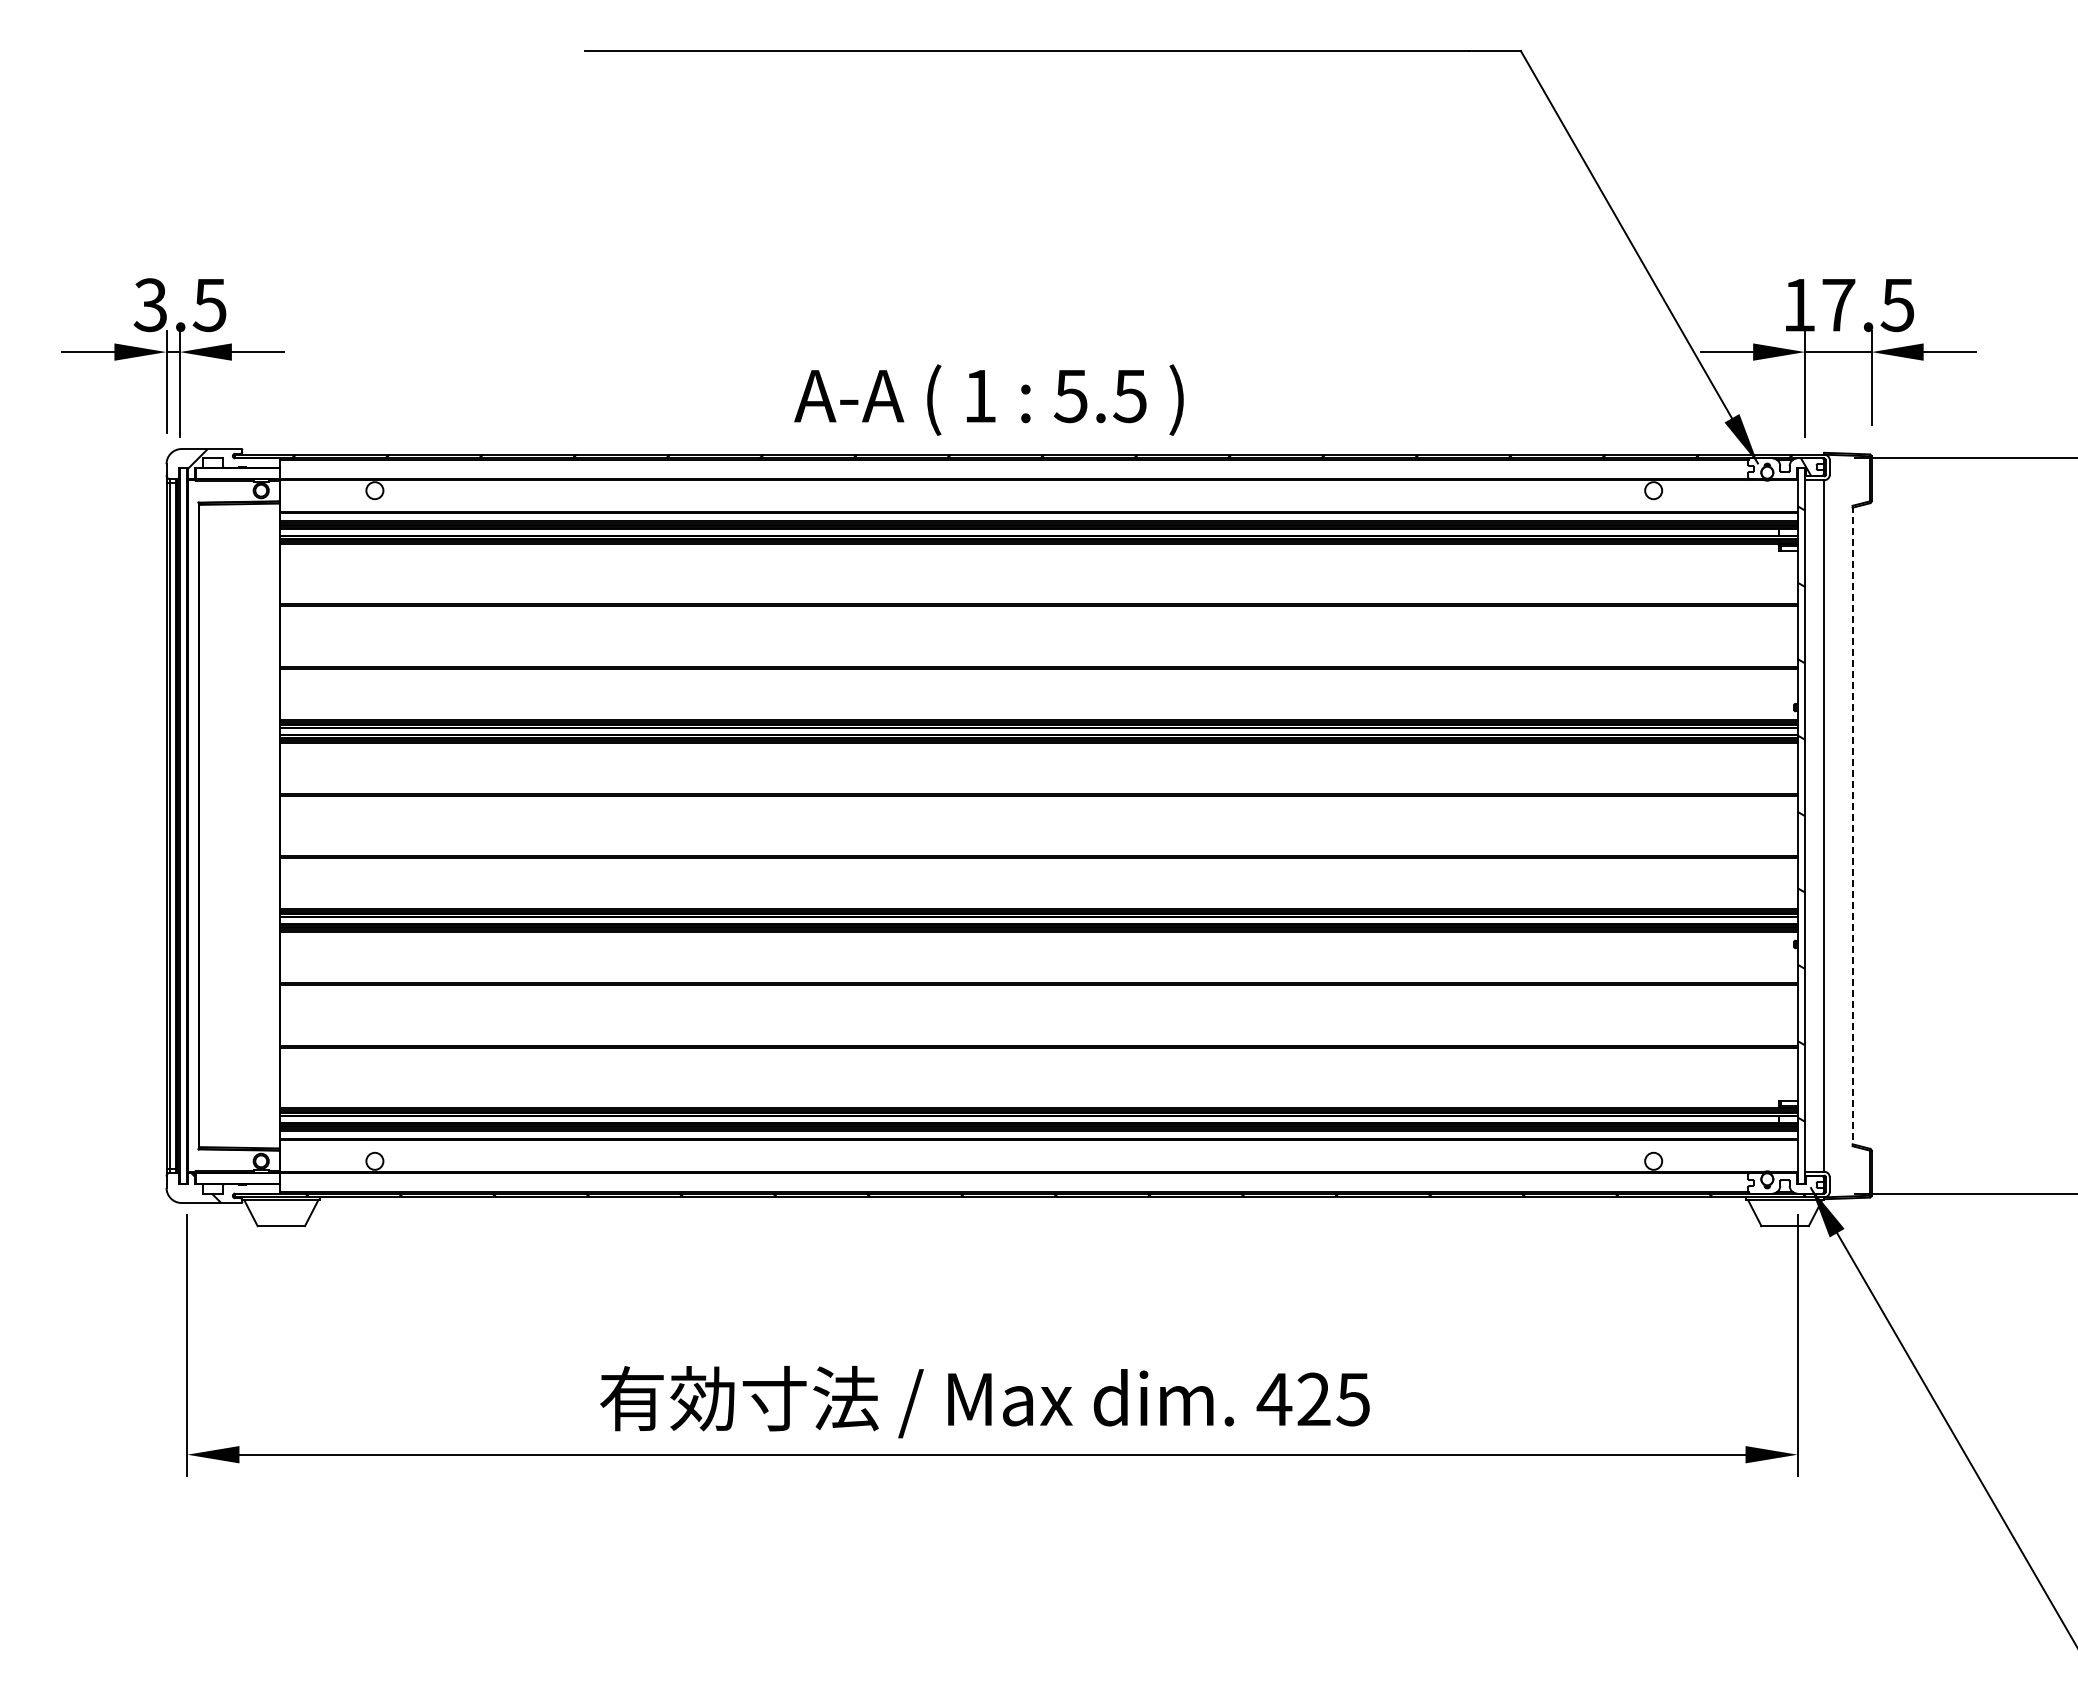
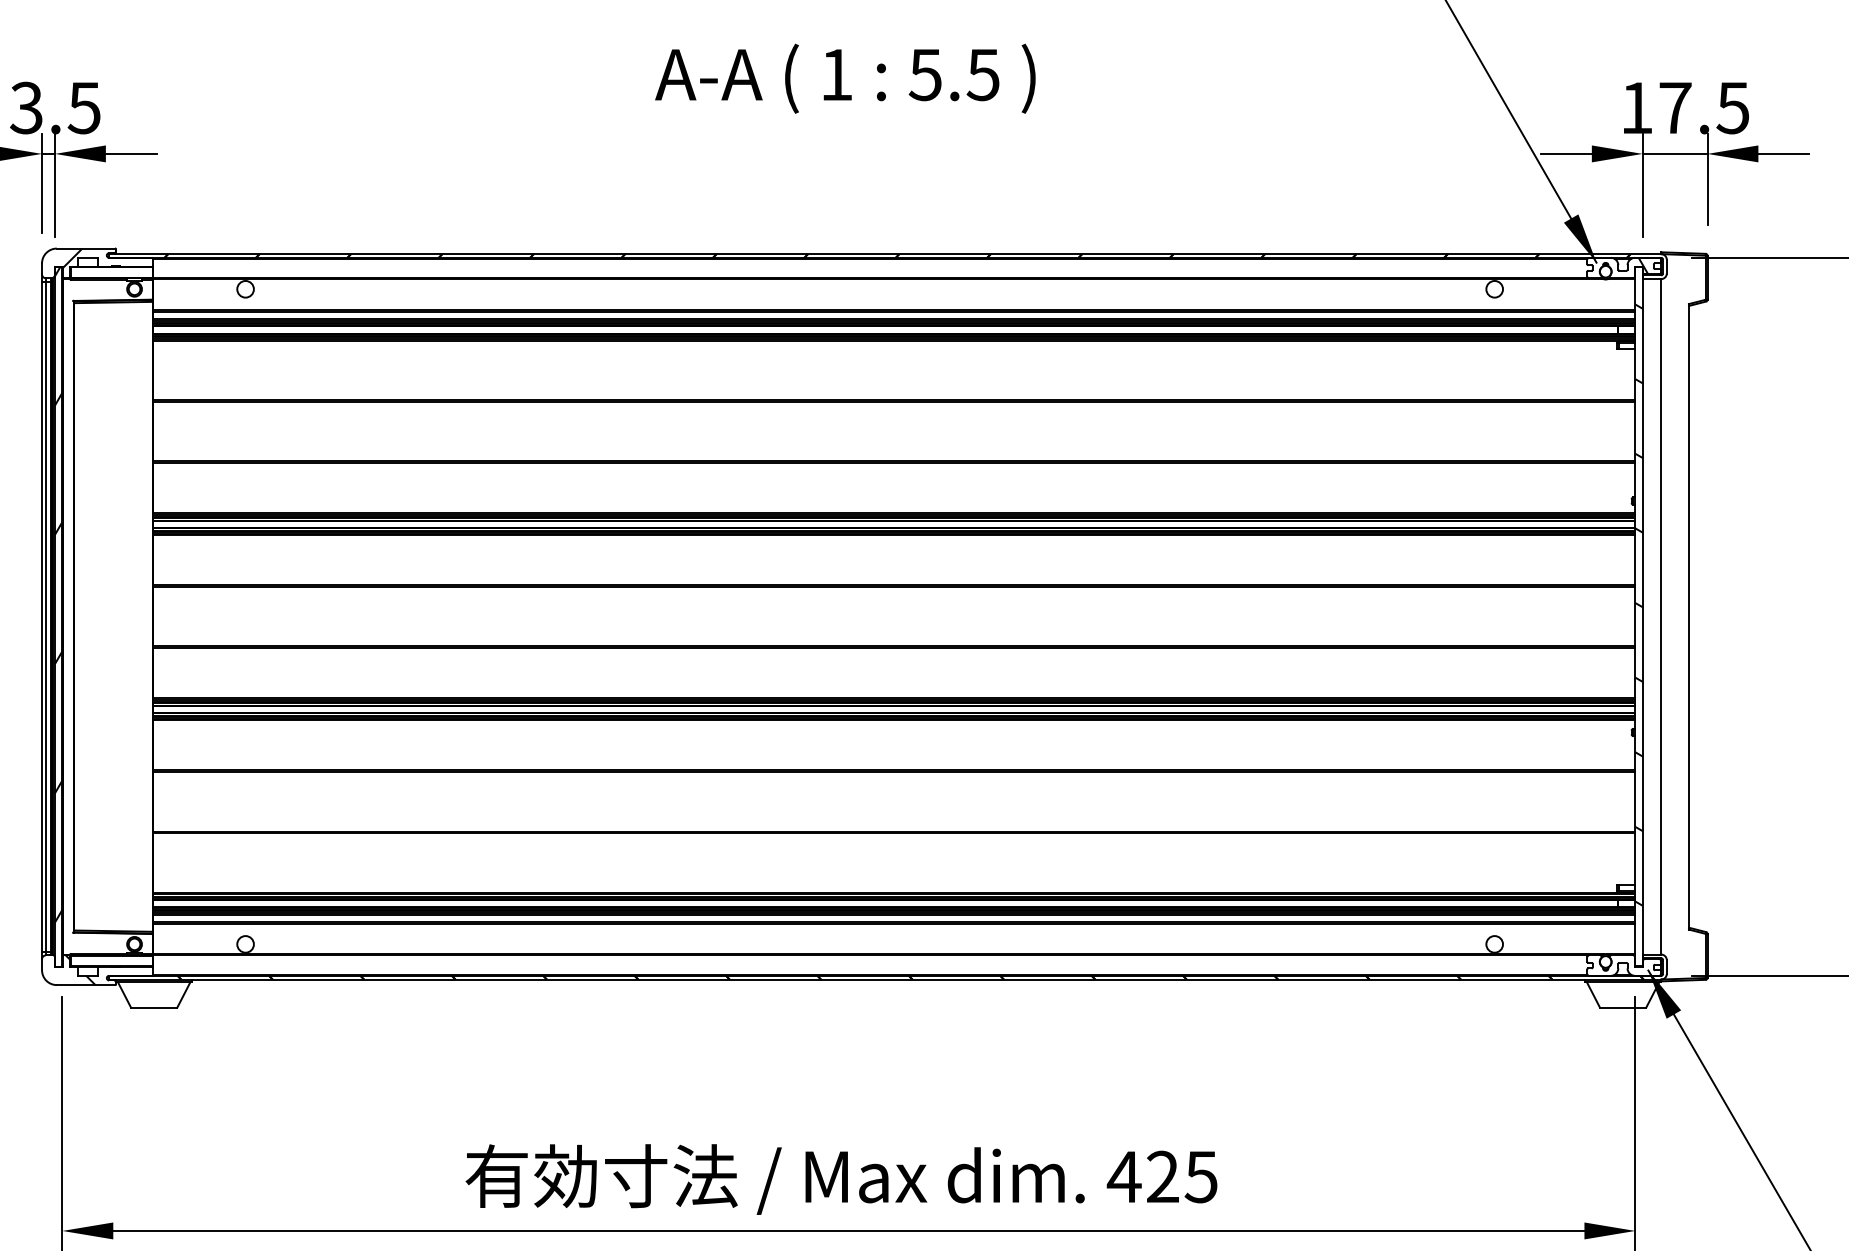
text: (988, 399) -> (844, 78), moved
hatch: (183, 803) -> (58, 594), added
line: (1852, 826) -> (1688, 617), dashed -> solid

